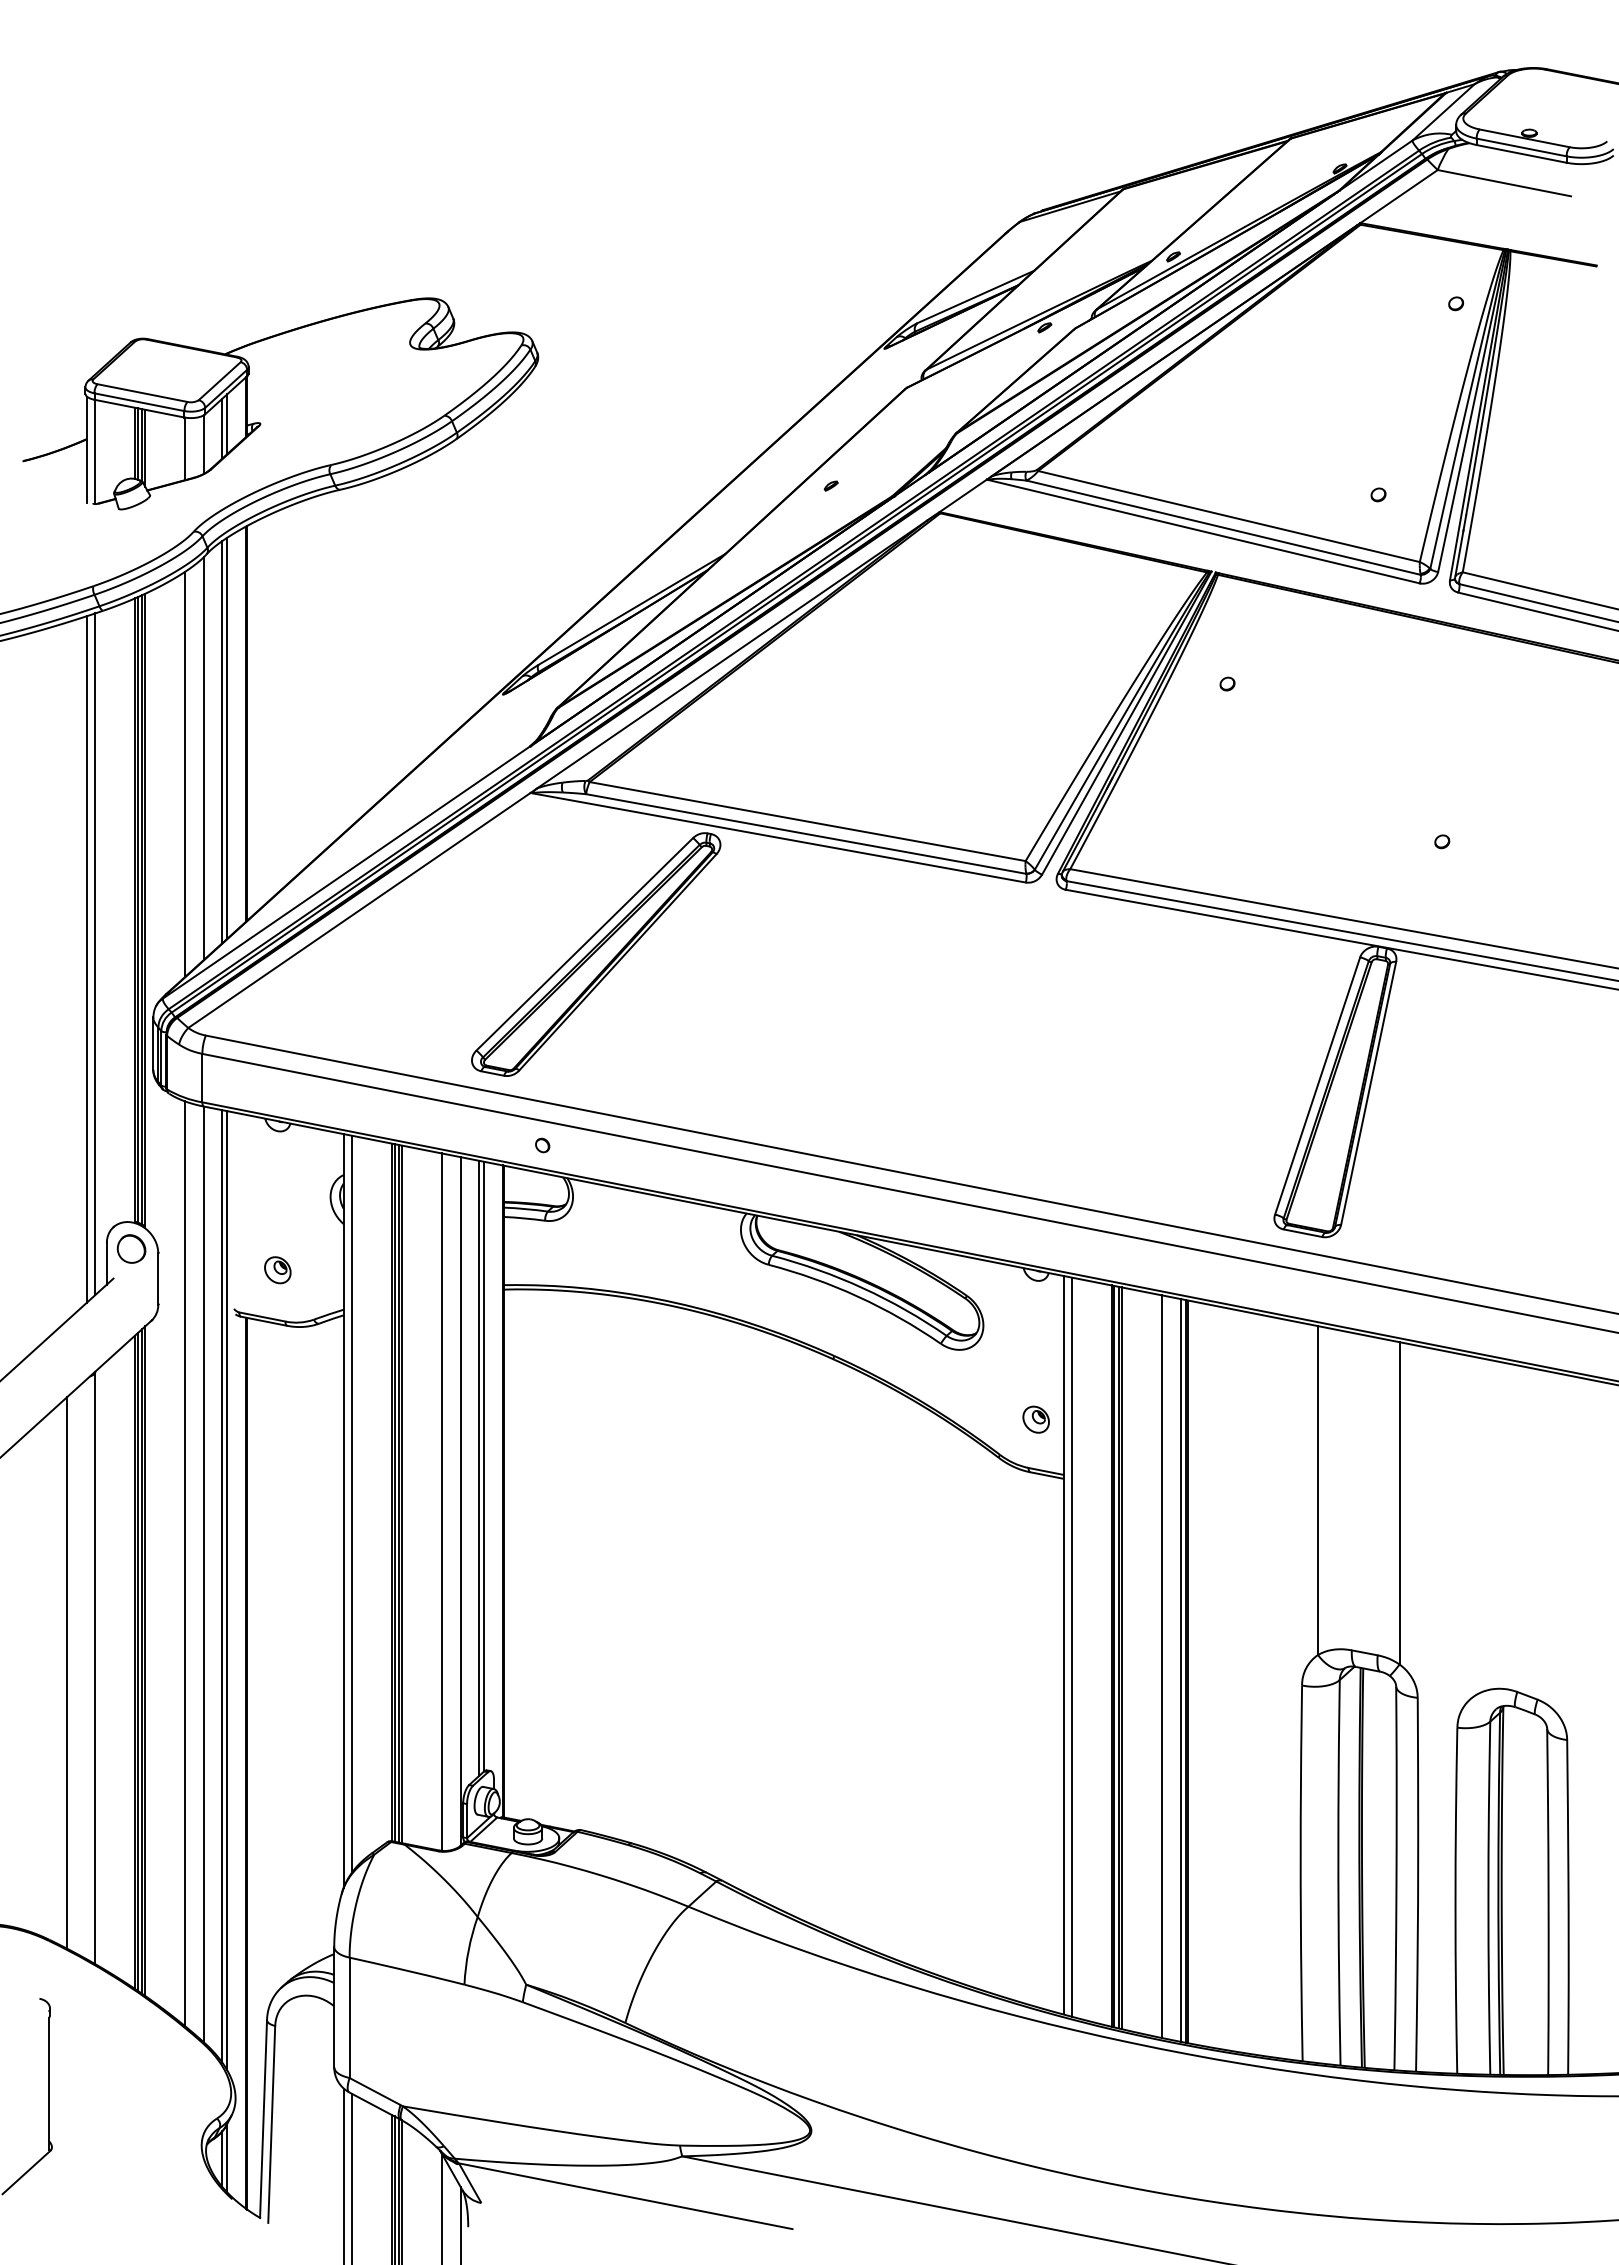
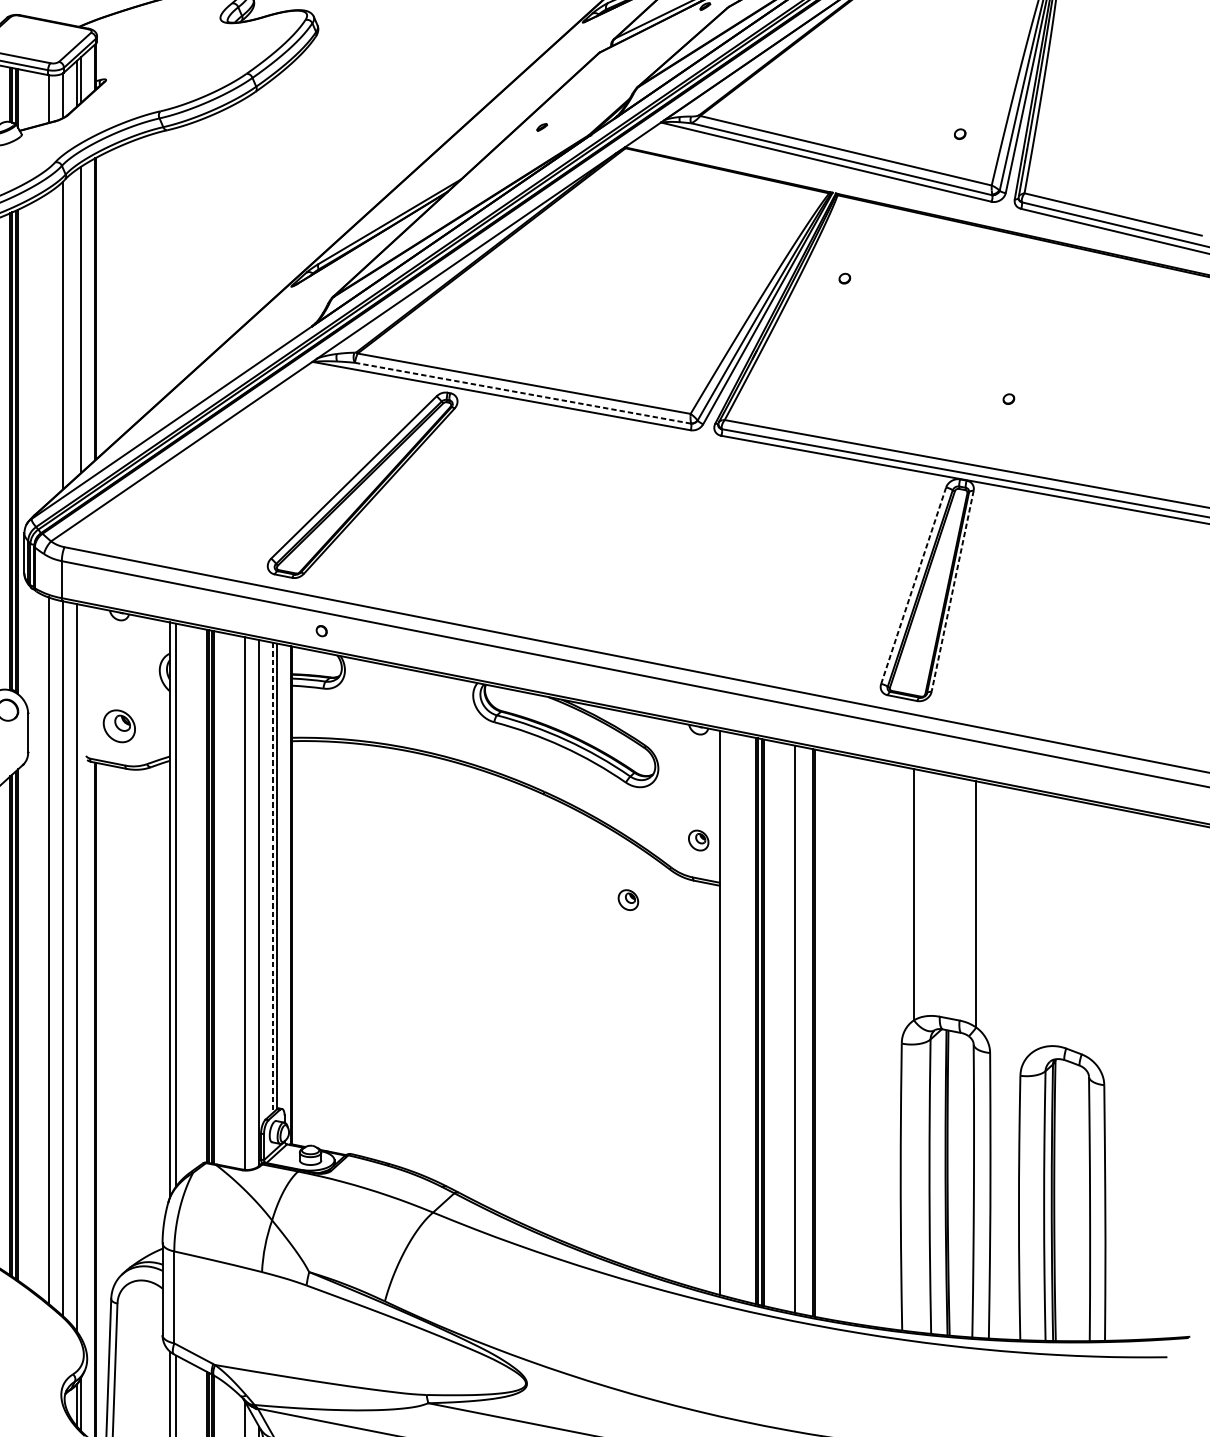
line: (222, 742) -> (77, 323), removed
line: (185, 774) -> (48, 347), removed
line: (806, 834) -> (523, 393), solid -> dashed
line: (1317, 1085) -> (913, 585), solid -> dashed
line: (1368, 1093) -> (952, 591), solid -> dashed
part: (277, 1270) -> (119, 726), size x1.6
line: (479, 1468) -> (273, 877), solid -> dashed
part: (943, 1497) -> (627, 899), added
line: (227, 1590) -> (81, 971), removed
line: (1071, 1646) -> (725, 1013), removed
line: (1180, 1670) -> (808, 1032), removed

